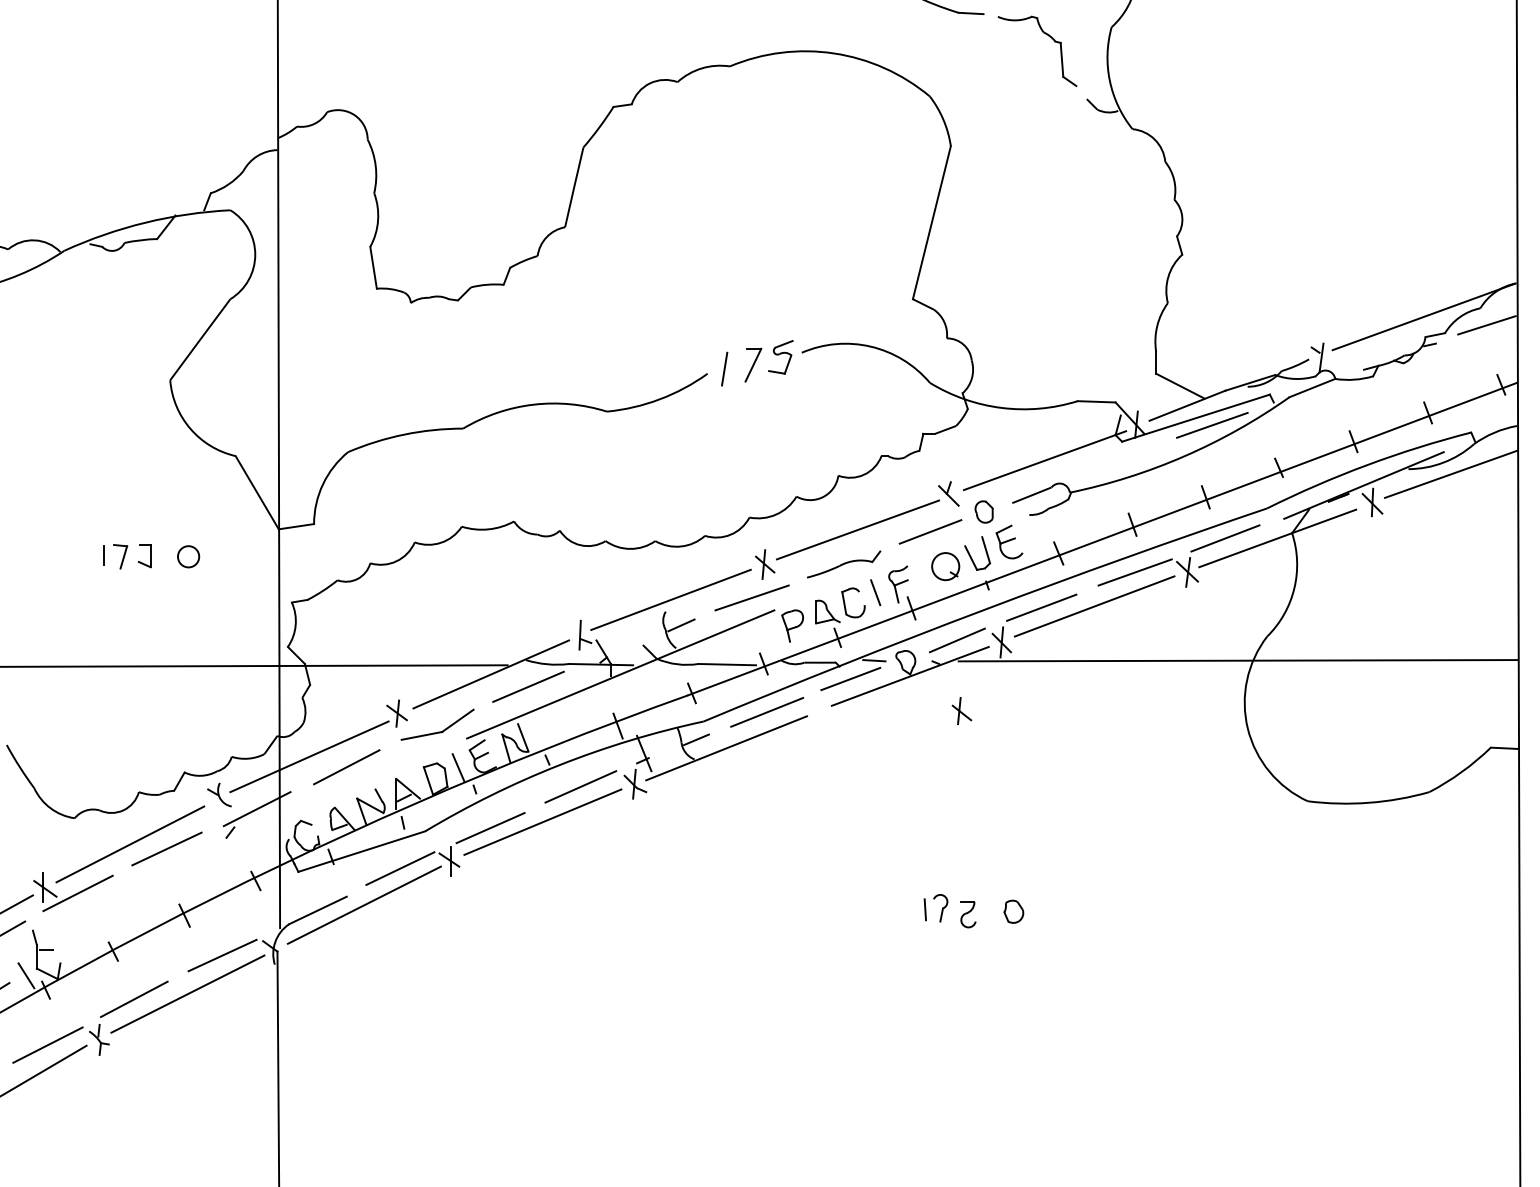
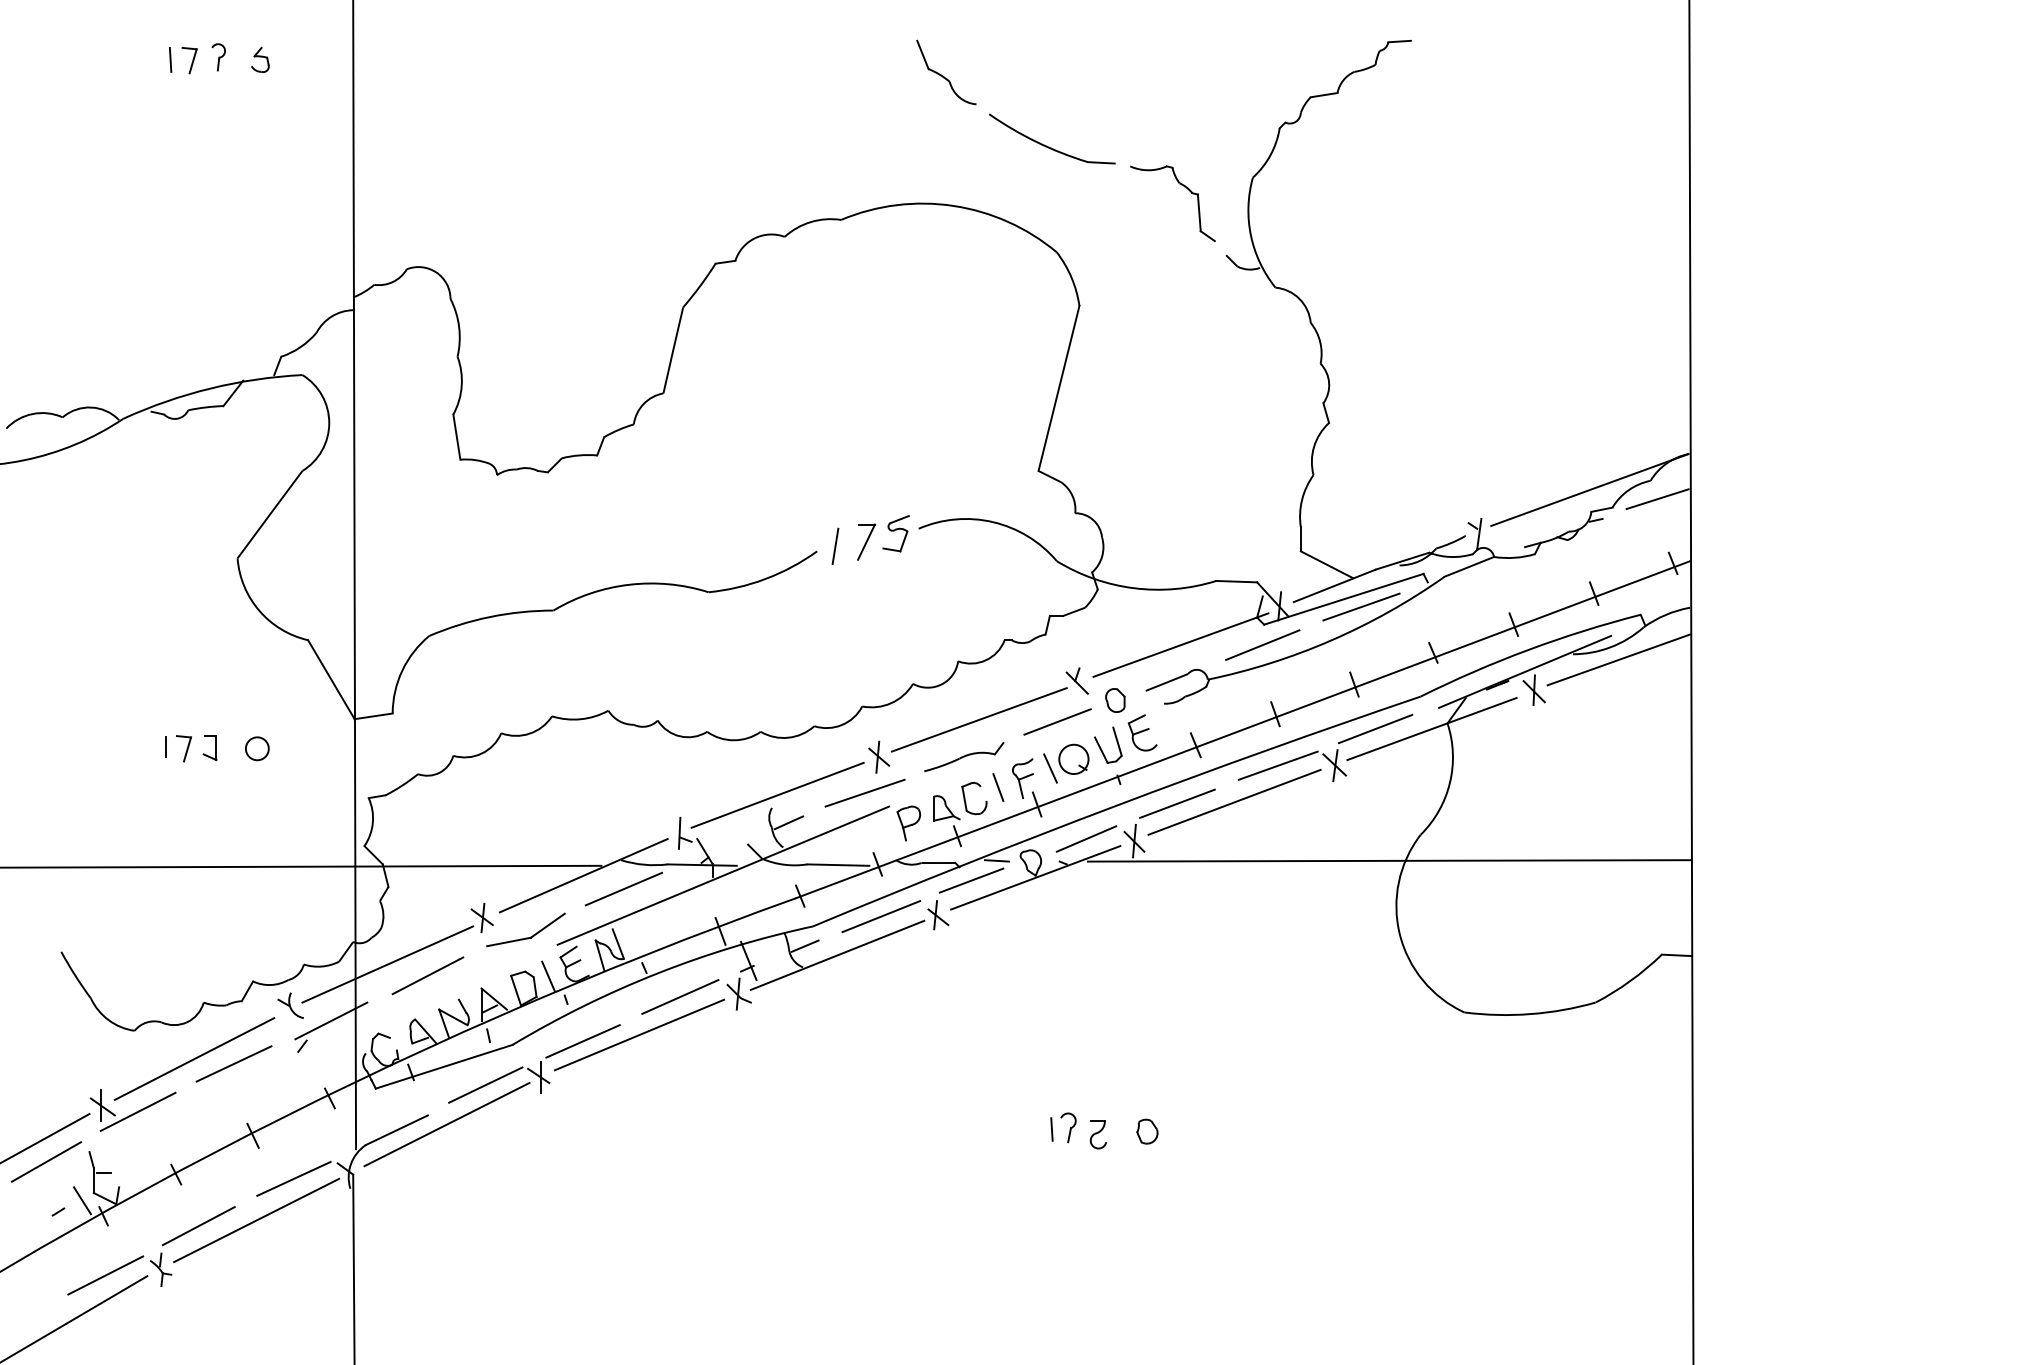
line: (1120, 460) -> (1262, 644), added
line: (923, 575) -> (1050, 768), added
part: (962, 711) -> (938, 915), moved

